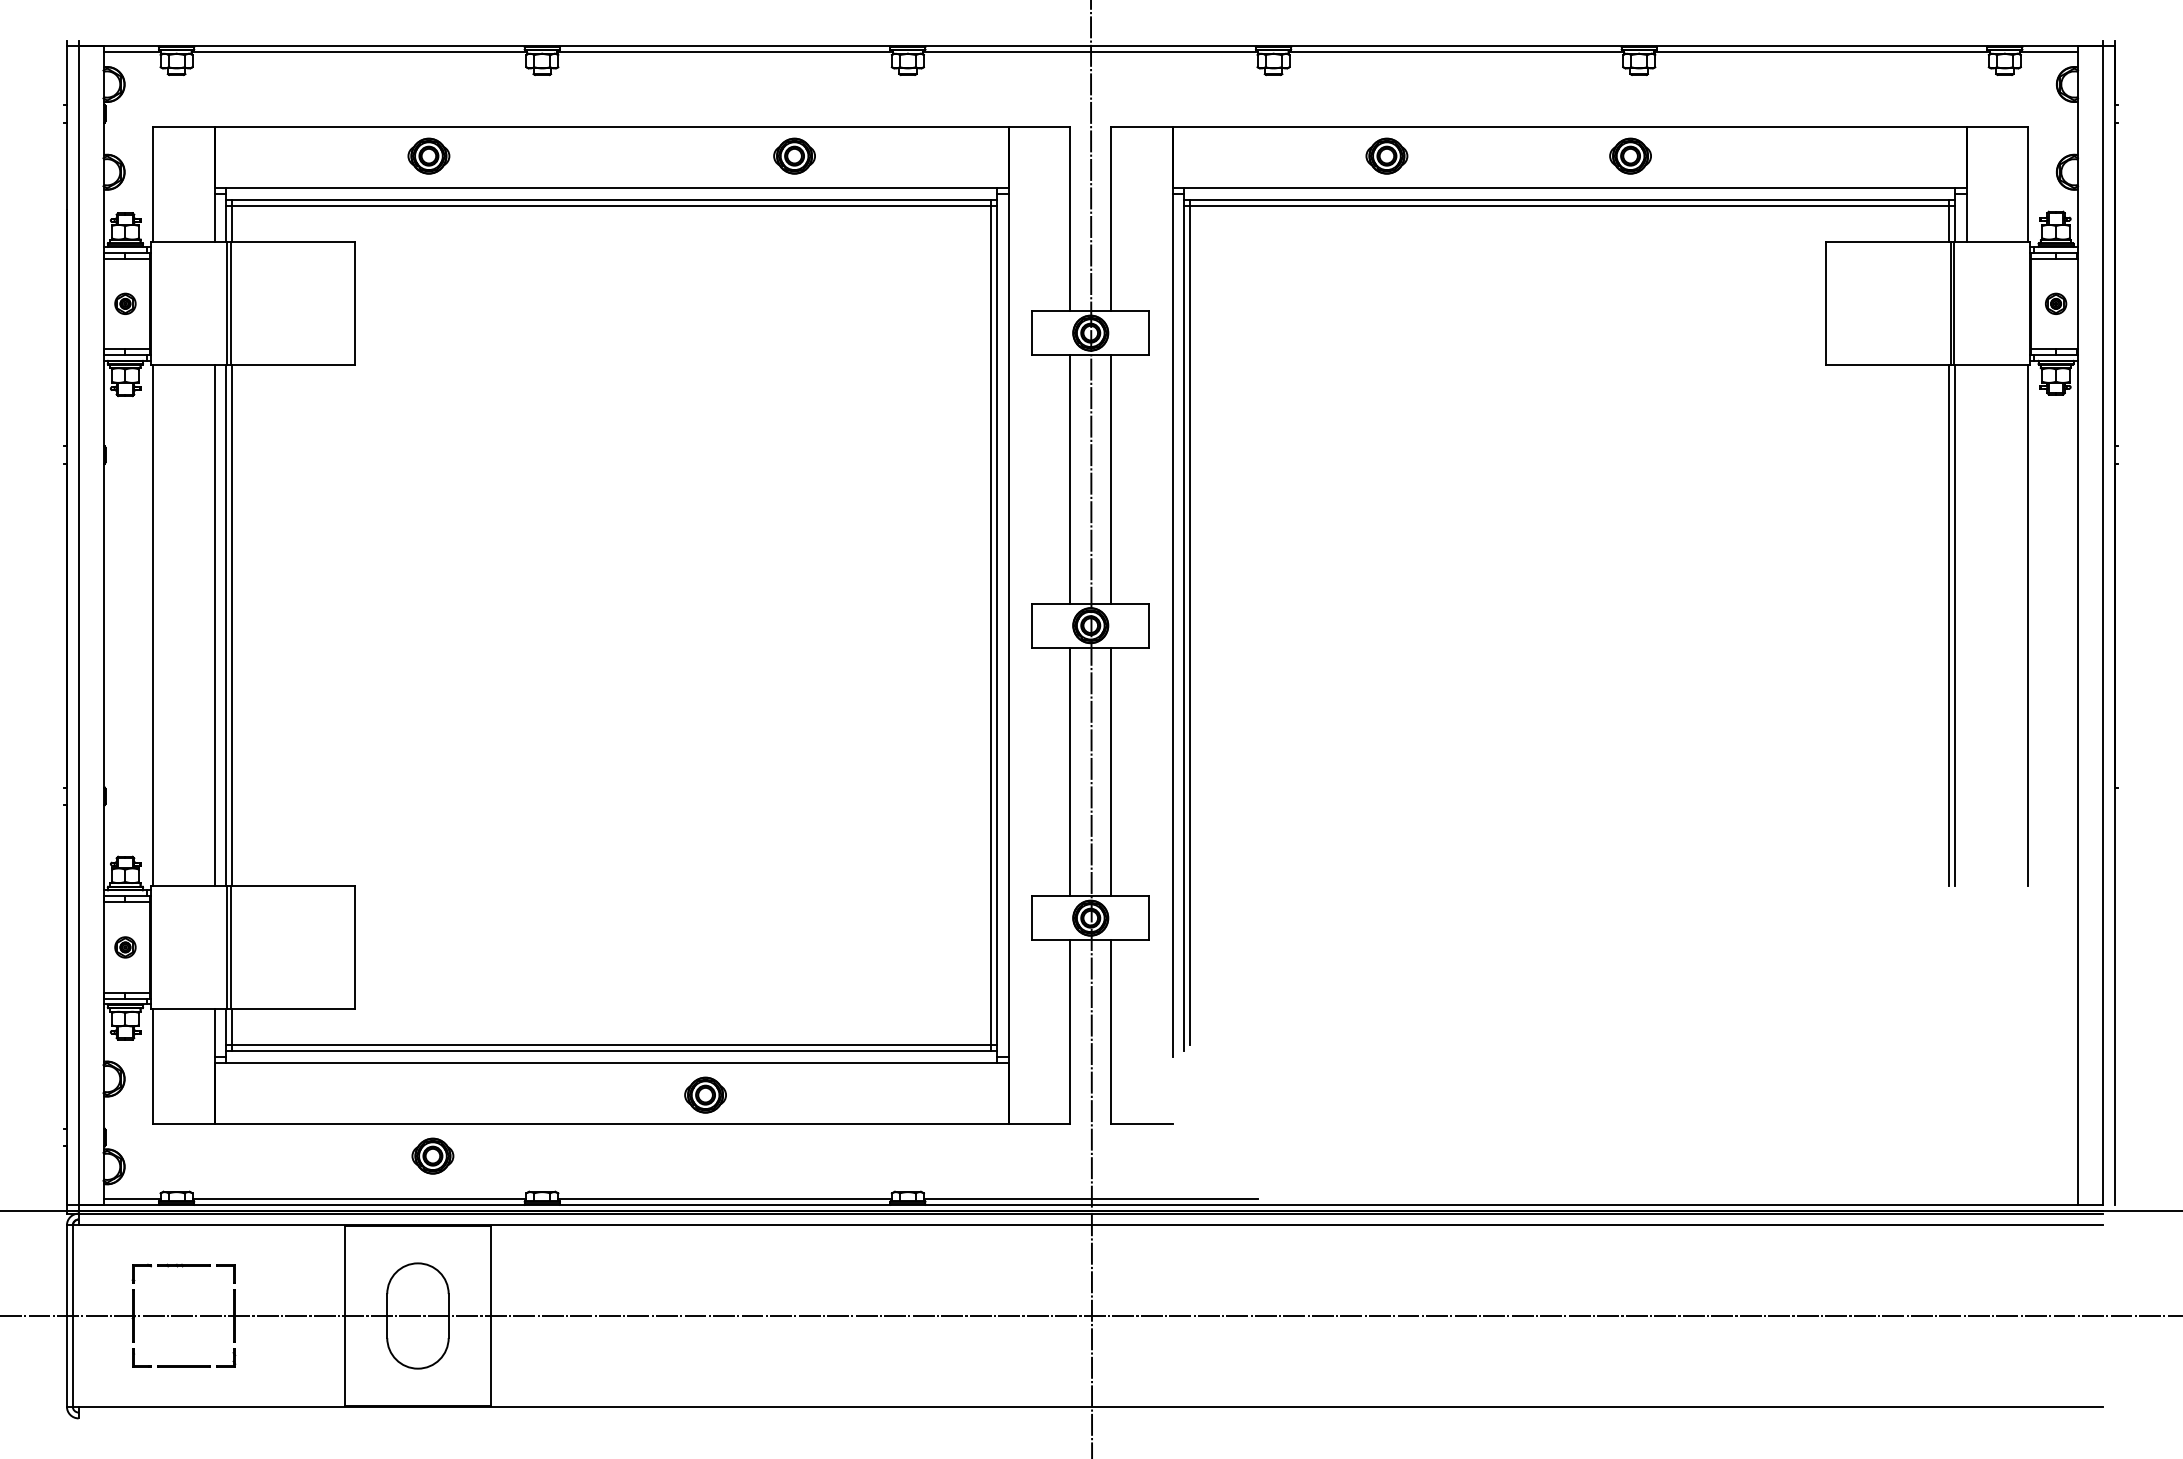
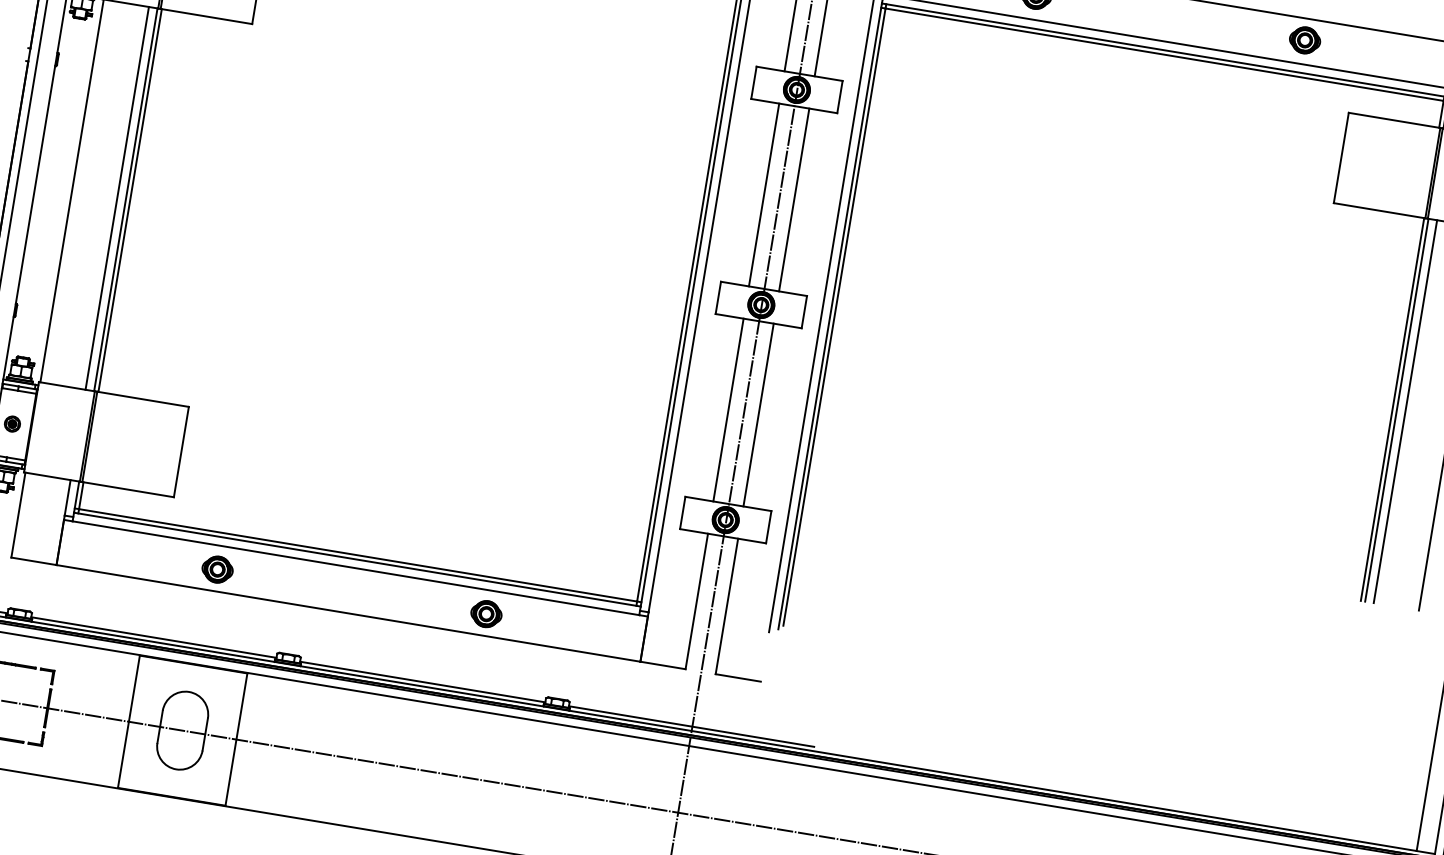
part: (1630, 155) -> (1305, 39), moved
line: (1966, 625) -> (1405, 411), added
part: (705, 1094) -> (486, 613), moved
part: (432, 1155) -> (217, 569), moved

